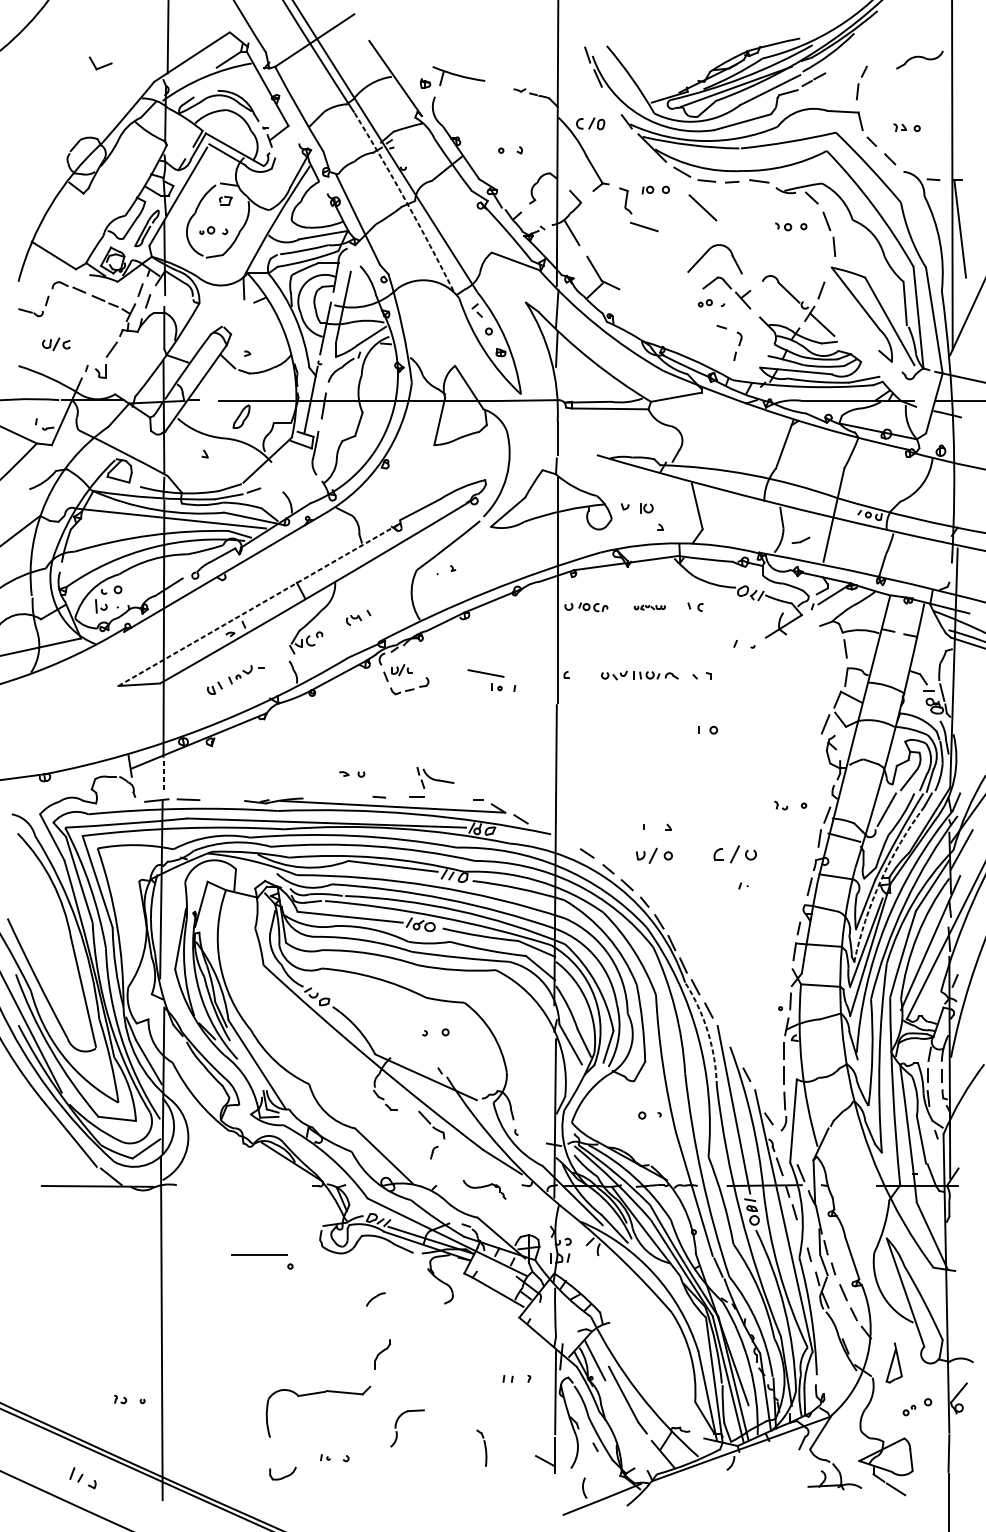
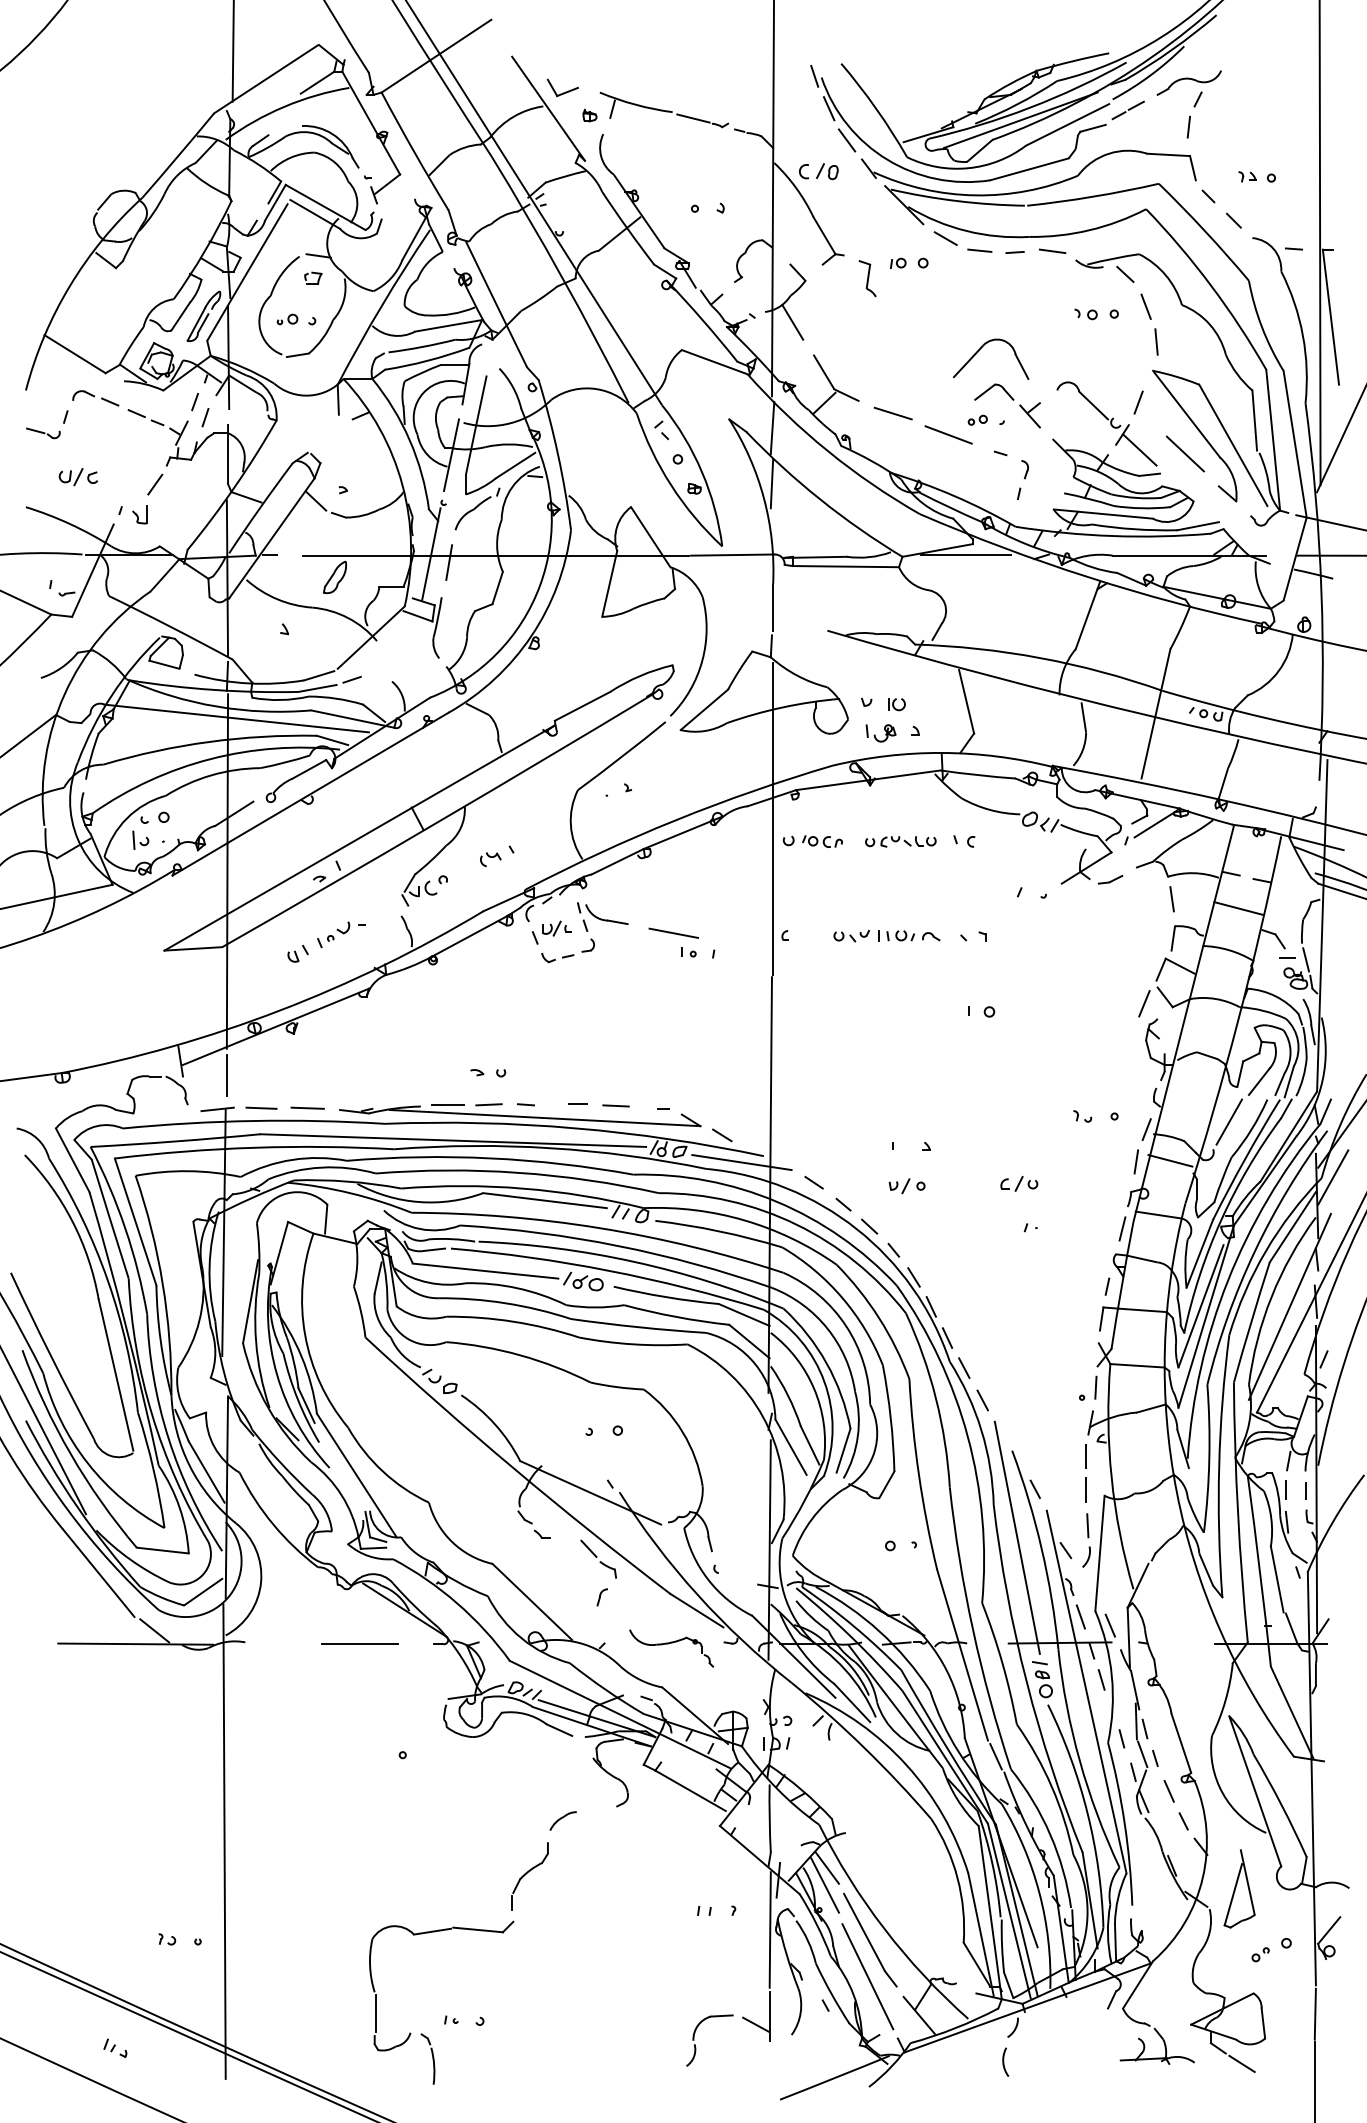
part: (919, 59) -> (1188, 82), moved
part: (100, 63) -> (562, 87), moved
line: (500, 85) -> (693, 118), added
line: (610, 101) -> (846, 140), added
arc: (405, 200) -> (562, 278), dashed -> solid
line: (702, 207) -> (1184, 453), moved
line: (643, 226) -> (892, 413), moved
line: (684, 313) -> (948, 434), added
line: (696, 400) -> (965, 554), added
part: (635, 529) -> (880, 733), added
part: (801, 540) -> (1110, 879), moved
line: (259, 604) -> (360, 837), dashed -> solid
part: (649, 607) -> (900, 841), size x1.67
line: (893, 655) -> (1238, 908), added
line: (163, 776) -> (226, 1075), dashed -> solid
part: (435, 777) -> (602, 916), moved
line: (322, 797) -> (447, 1105), added
line: (352, 797) -> (488, 1104), added
line: (443, 797) -> (615, 1105), added
line: (221, 799) -> (307, 1107), added
line: (534, 838) -> (741, 1162), added
part: (735, 854) -> (1019, 1183), size x0.62
part: (653, 856) -> (906, 1186), size x0.71
arc: (881, 880) -> (1221, 1220), dashed -> solid
arc: (708, 1032) -> (981, 1430), dashed -> solid
part: (484, 1189) -> (671, 1648), size x1.43
line: (259, 1254) -> (359, 1643), moved
part: (375, 1299) -> (562, 1820), moved
line: (596, 1347) -> (826, 1867), added
part: (381, 1354) -> (529, 1876), size x1.67
part: (894, 1362) -> (1239, 1888), size x1.43
line: (625, 1426) -> (867, 1976), added
part: (397, 1431) -> (695, 2044), moved
part: (481, 1447) -> (427, 2058), moved
line: (270, 1452) -> (375, 2012), added
part: (83, 1477) -> (115, 2047), size x0.62
arc: (583, 1487) -> (1004, 2061), moved

